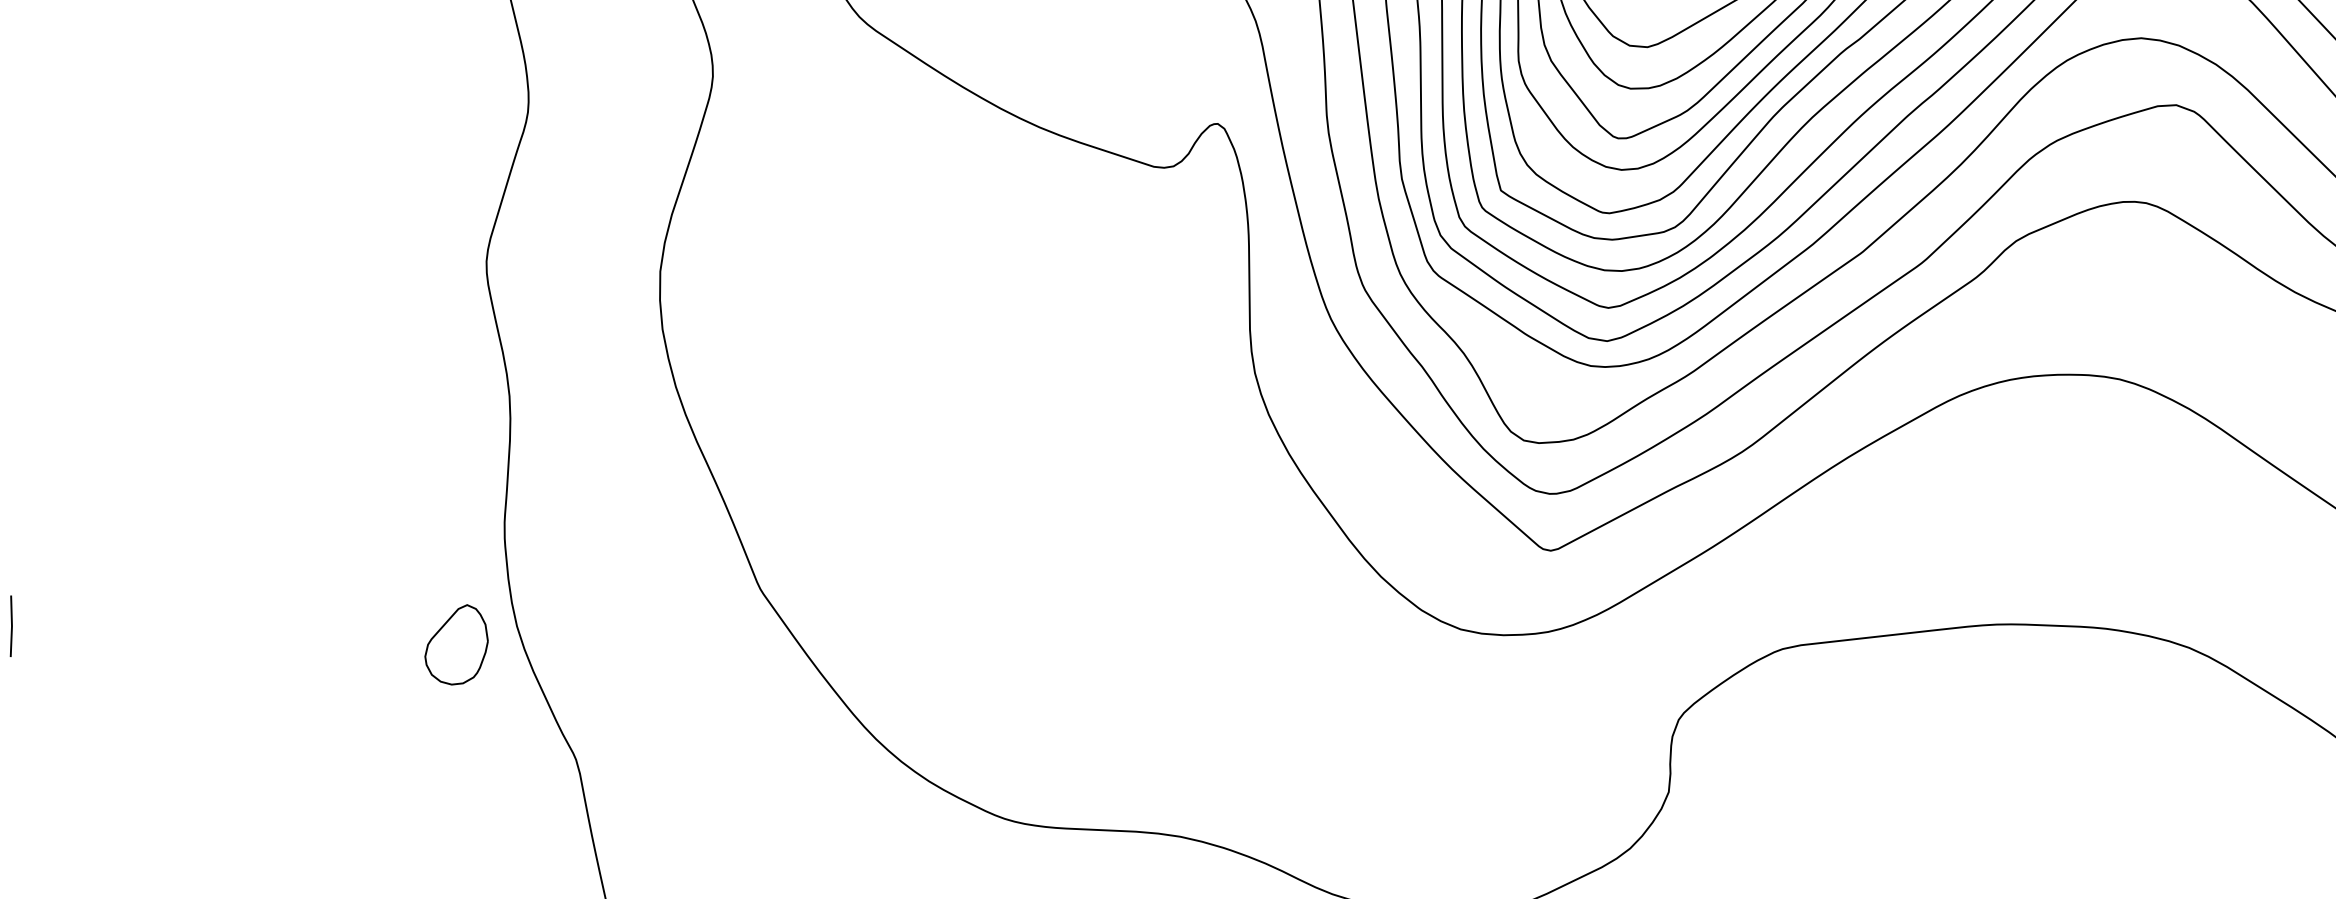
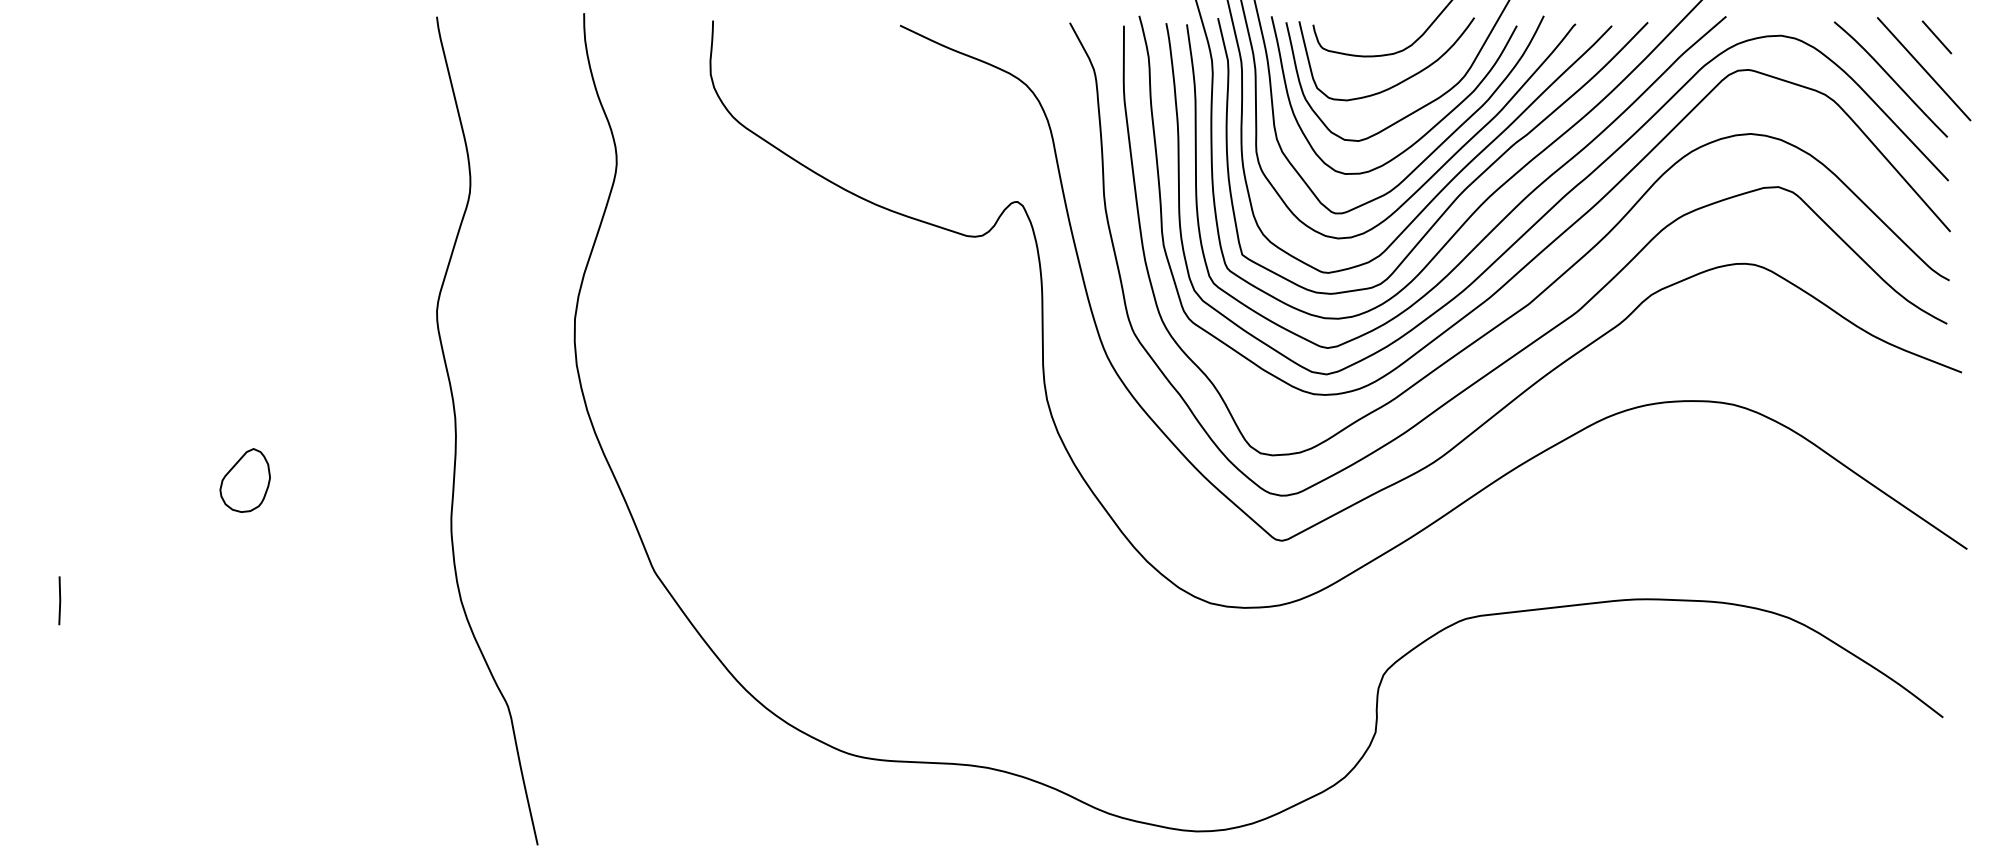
part: (455, 644) -> (244, 480), moved

